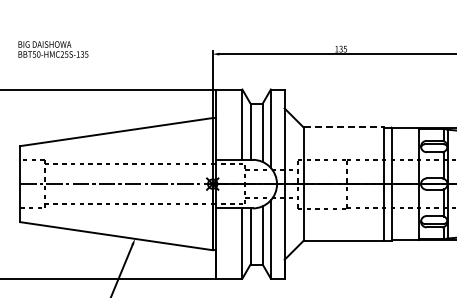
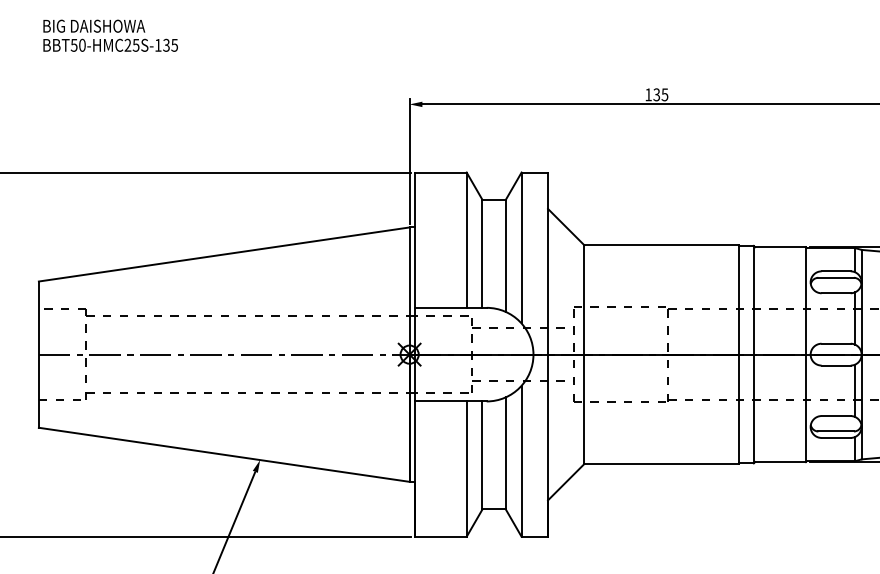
text: (53, 49) -> (110, 35), moved
line: (344, 127) -> (663, 245), dashed -> solid

